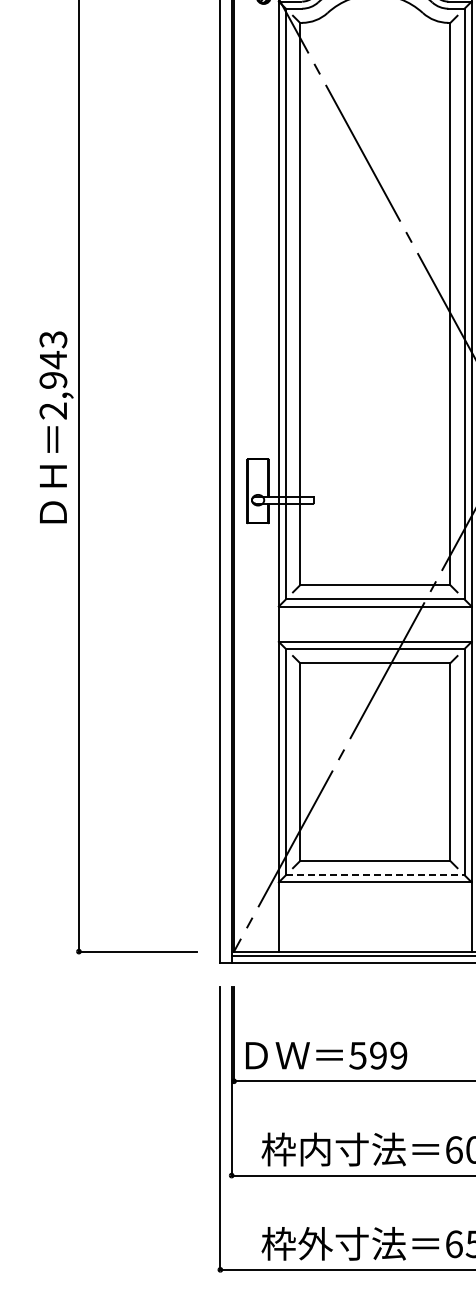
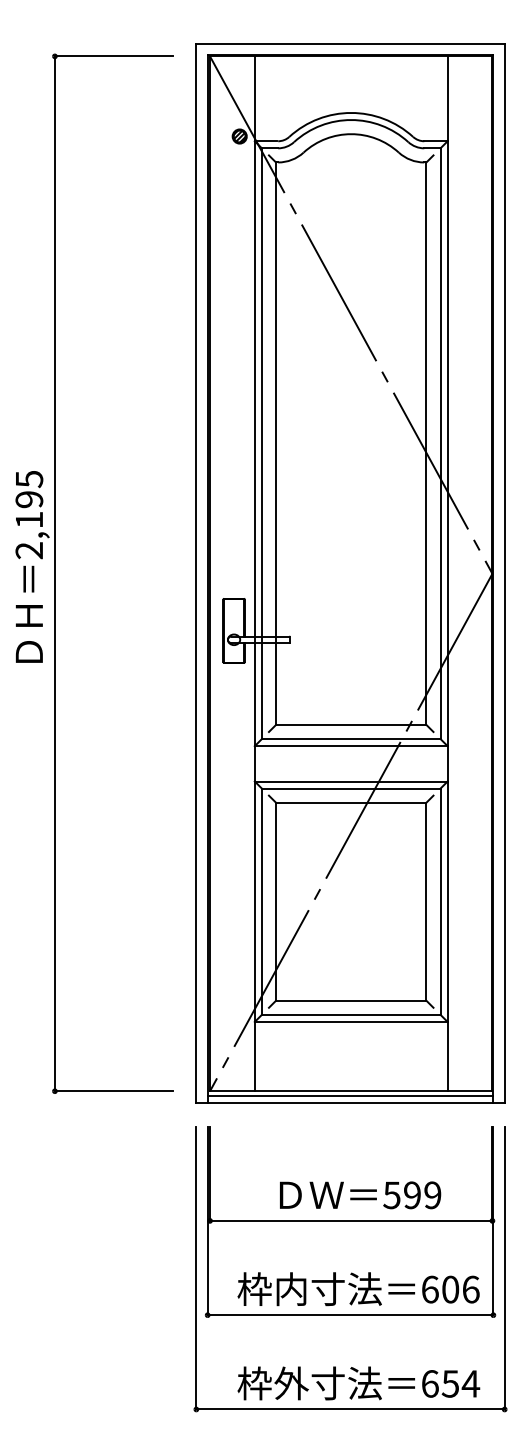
text: (53, 359) -> (29, 499), 2,943 -> 2,195
line: (375, 874) -> (351, 1014), dashed -> solid
text: (326, 1055) -> (360, 1195), moved

